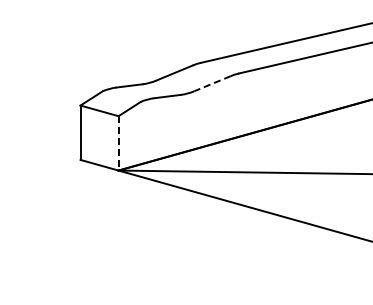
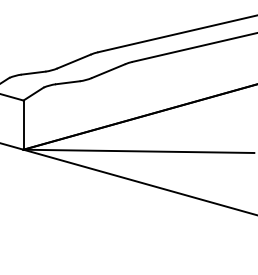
line: (212, 83) -> (108, 70), dashed -> solid
line: (118, 143) -> (23, 125), dashed -> solid

